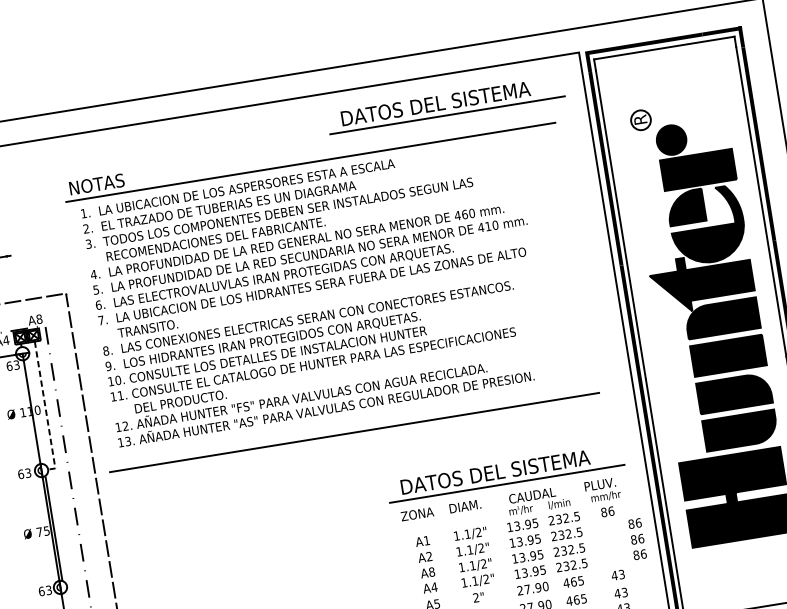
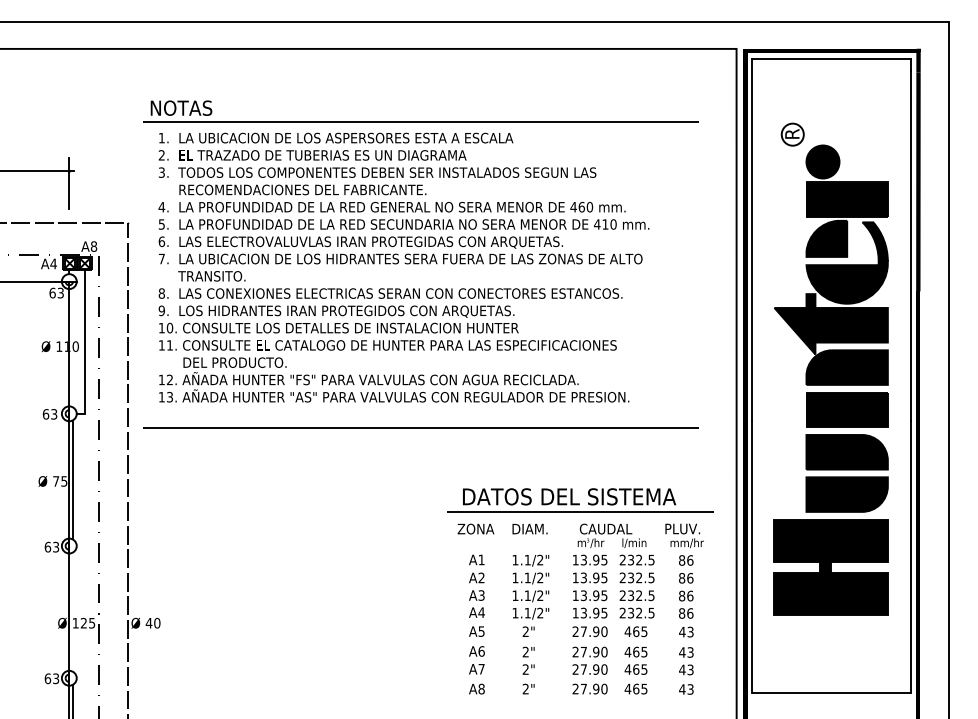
part: (446, 105) -> (580, 83), removed
line: (8, 266) -> (69, 183), added
line: (45, 409) -> (84, 347), dashed -> solid
text: (637, 538) -> (686, 595), moved
text: (431, 572) -> (481, 595), A8 -> A3

